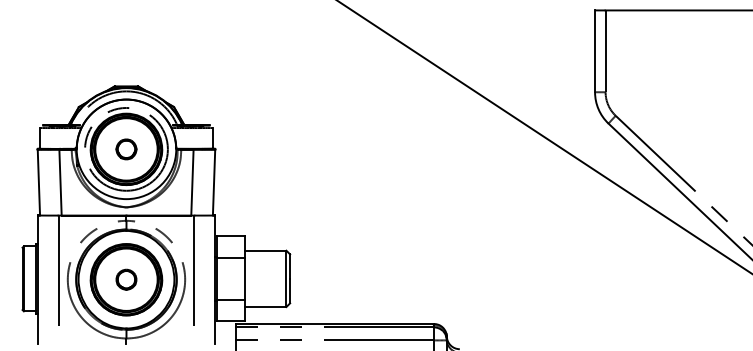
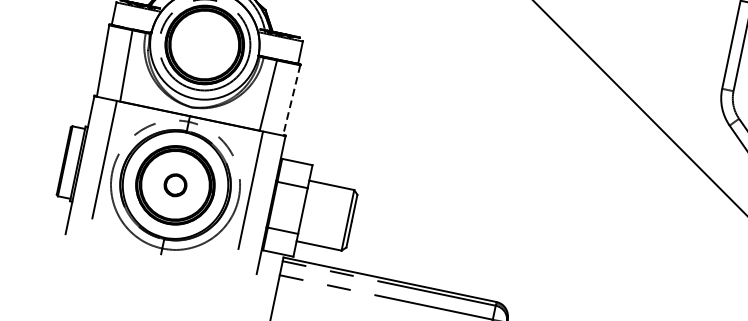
part: (126, 149) -> (204, 45), removed
line: (214, 182) -> (292, 100), solid -> dashed

